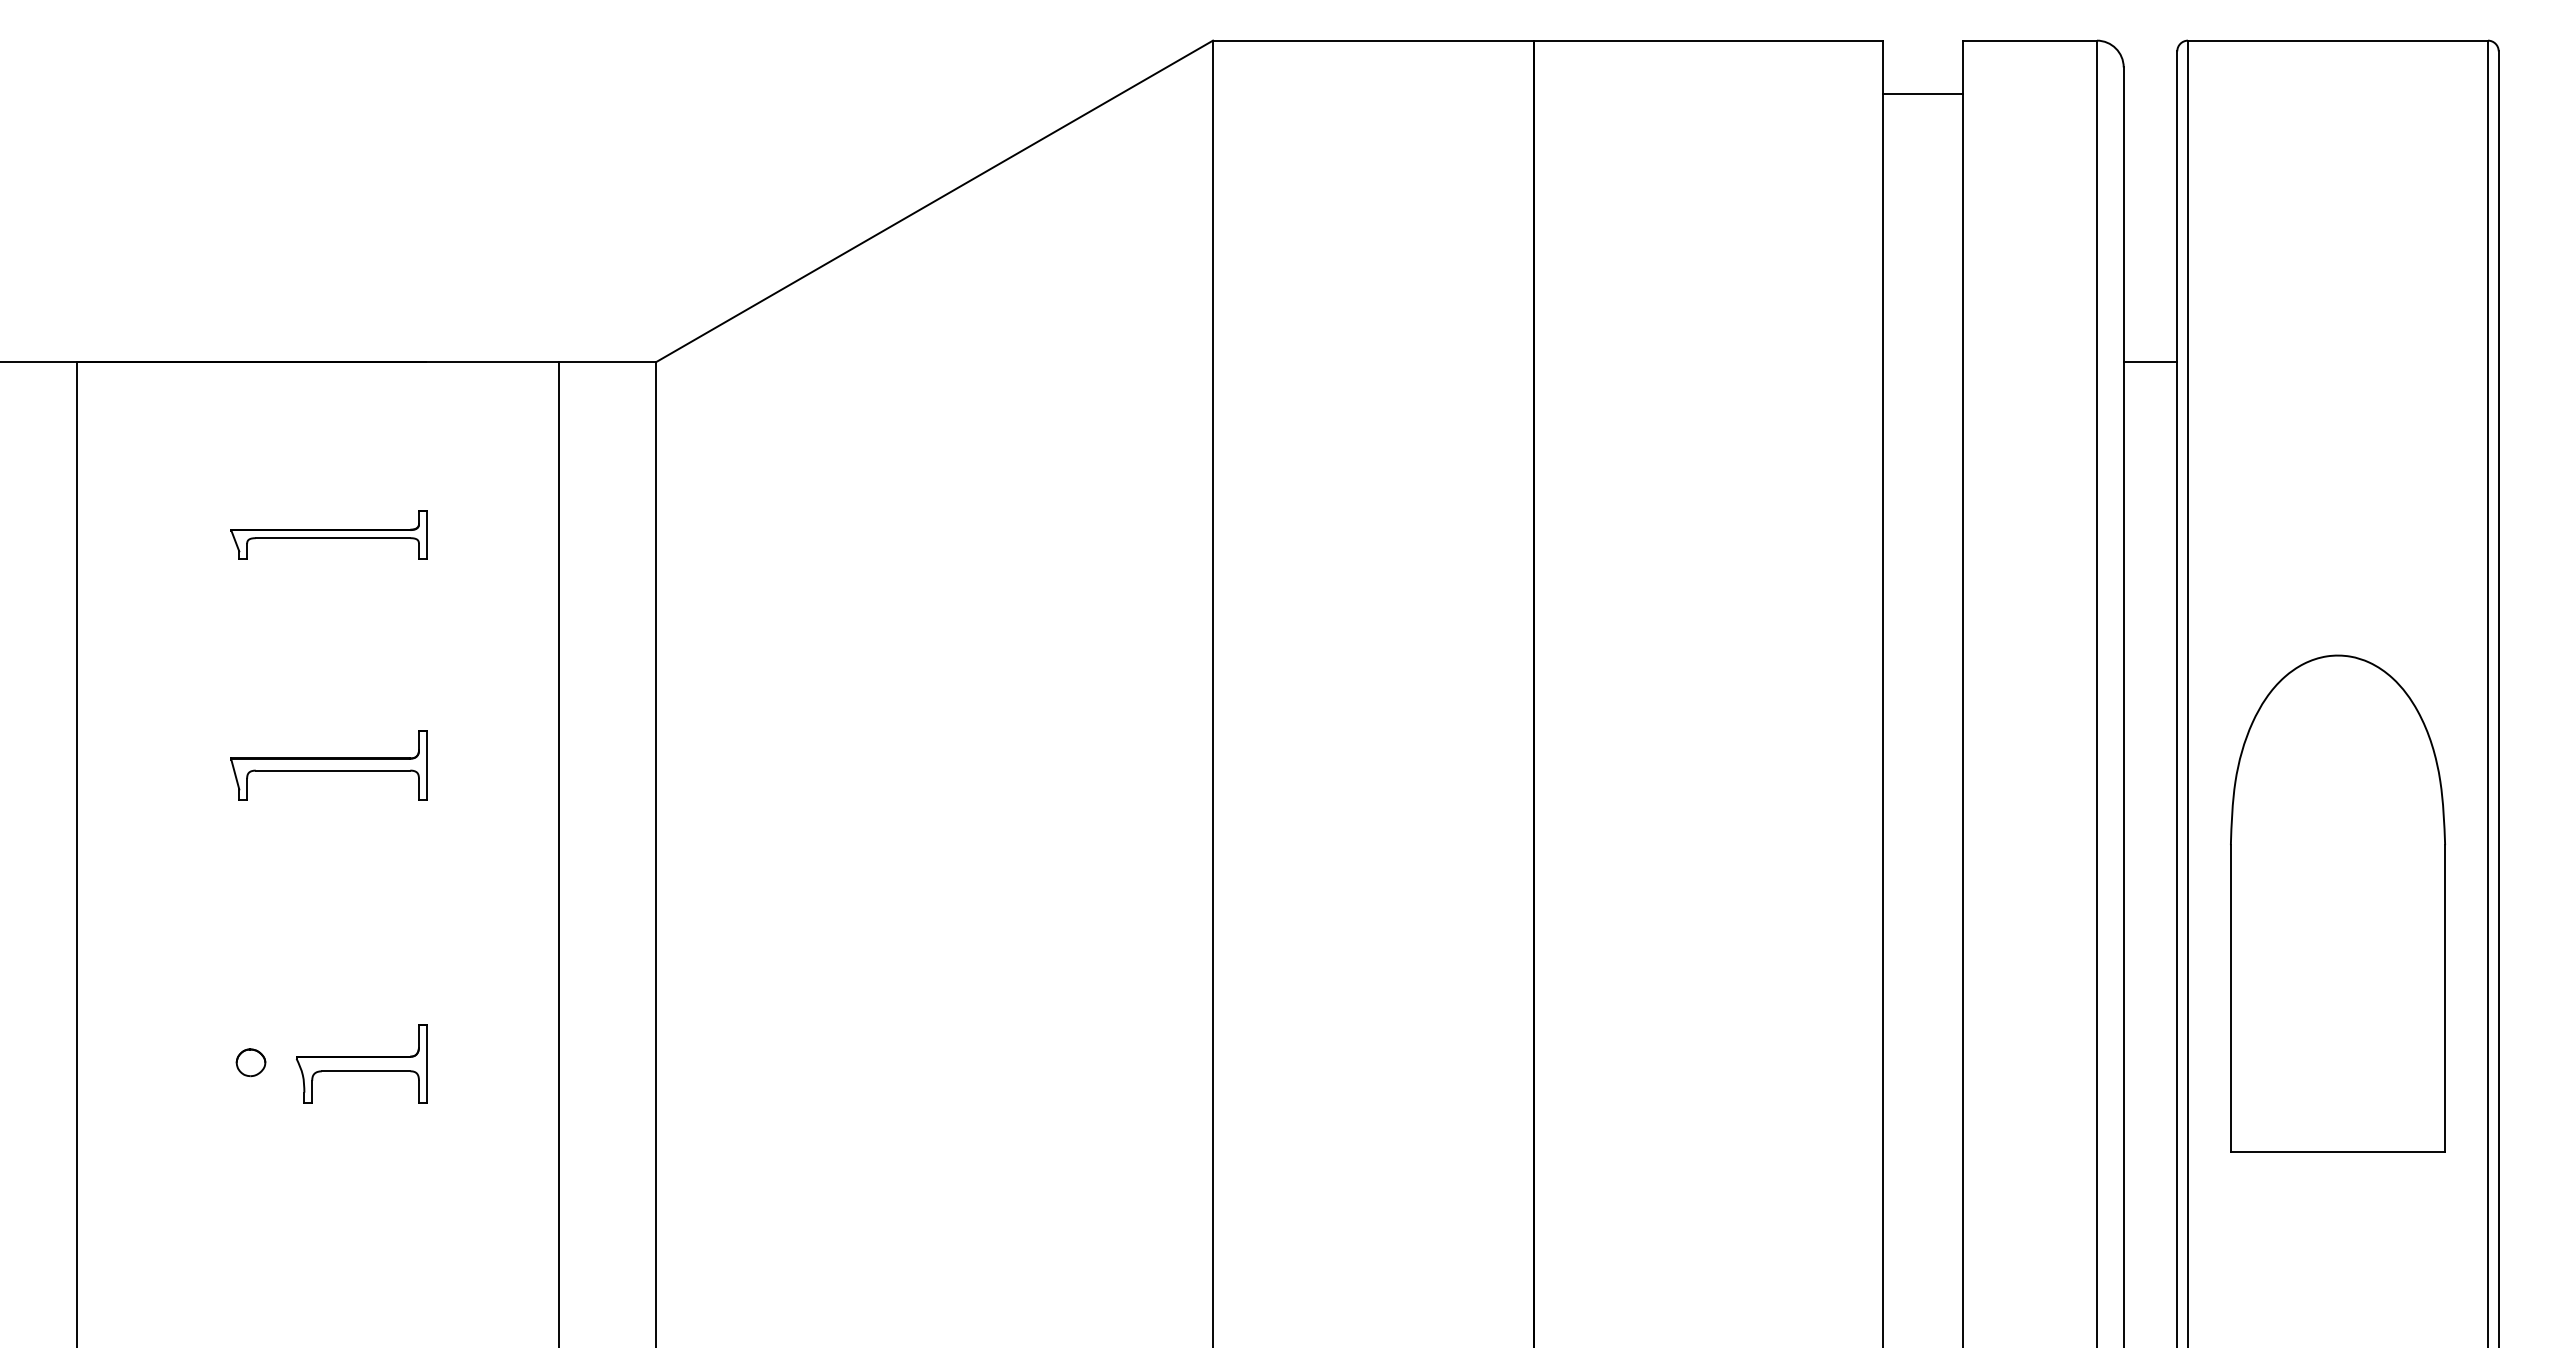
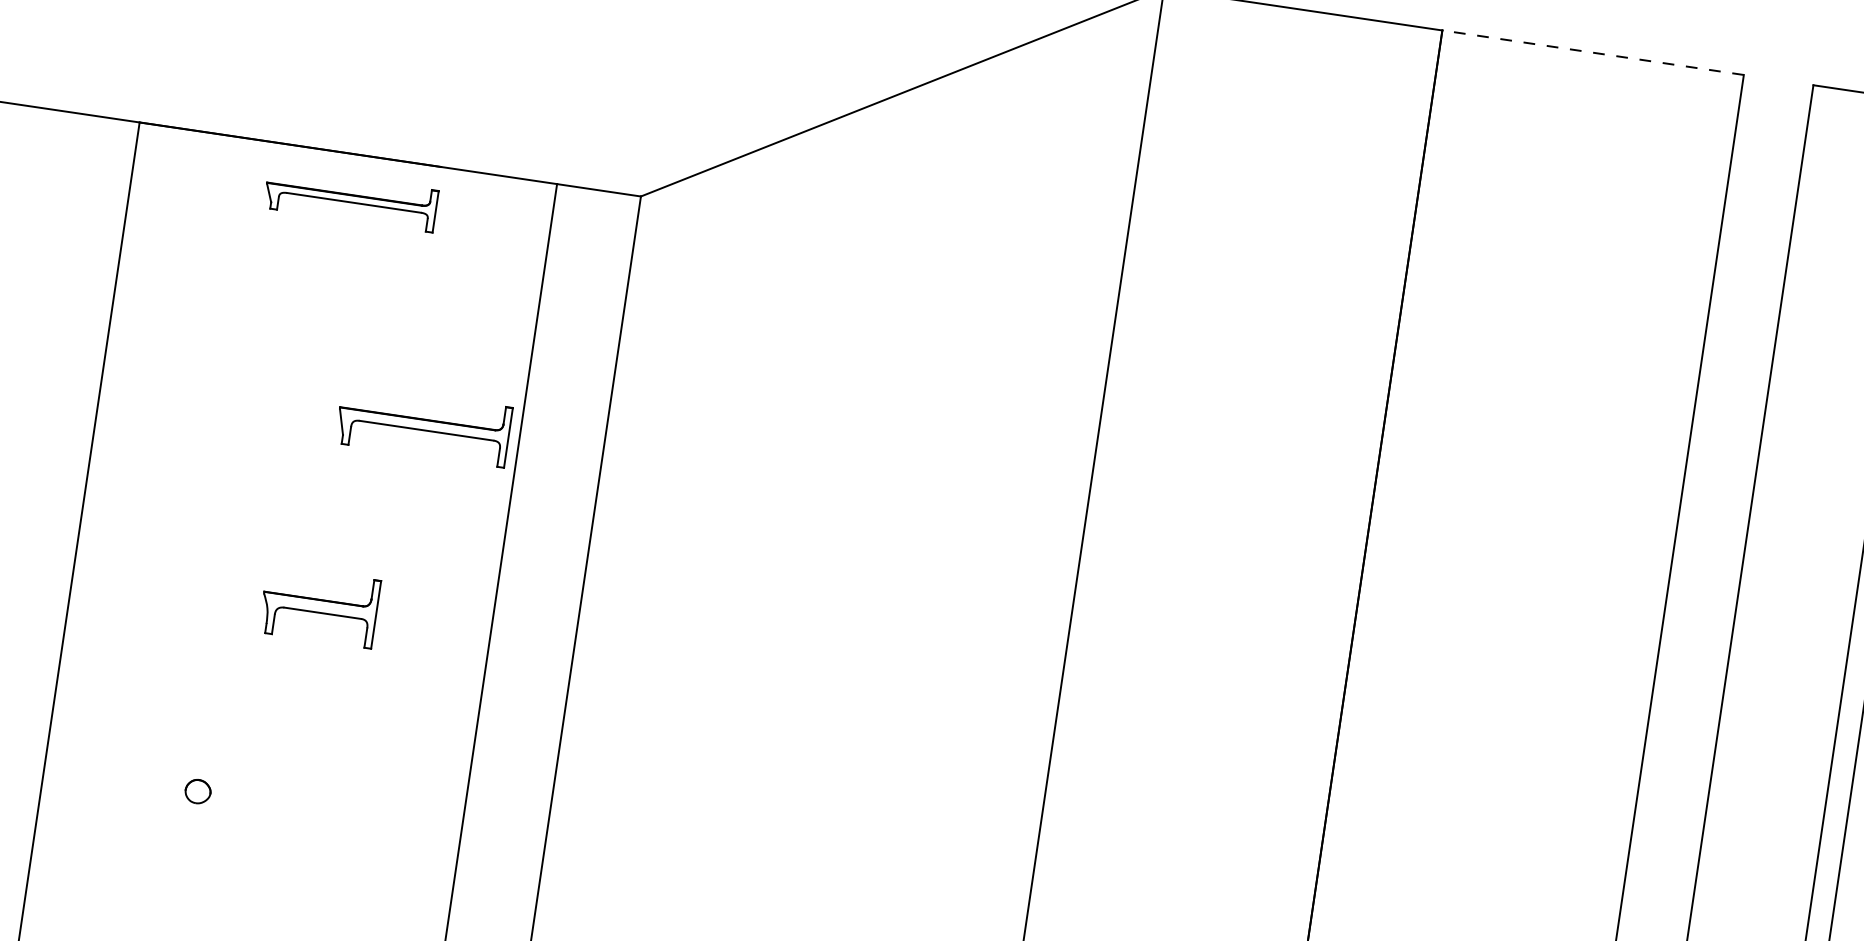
line: (1708, 40) -> (1593, 52), solid -> dashed
line: (1922, 94) -> (1771, 126), removed
part: (328, 534) -> (350, 199), moved
part: (328, 765) -> (423, 425), moved
part: (250, 1062) -> (197, 791), moved
part: (361, 1063) -> (319, 605), moved

